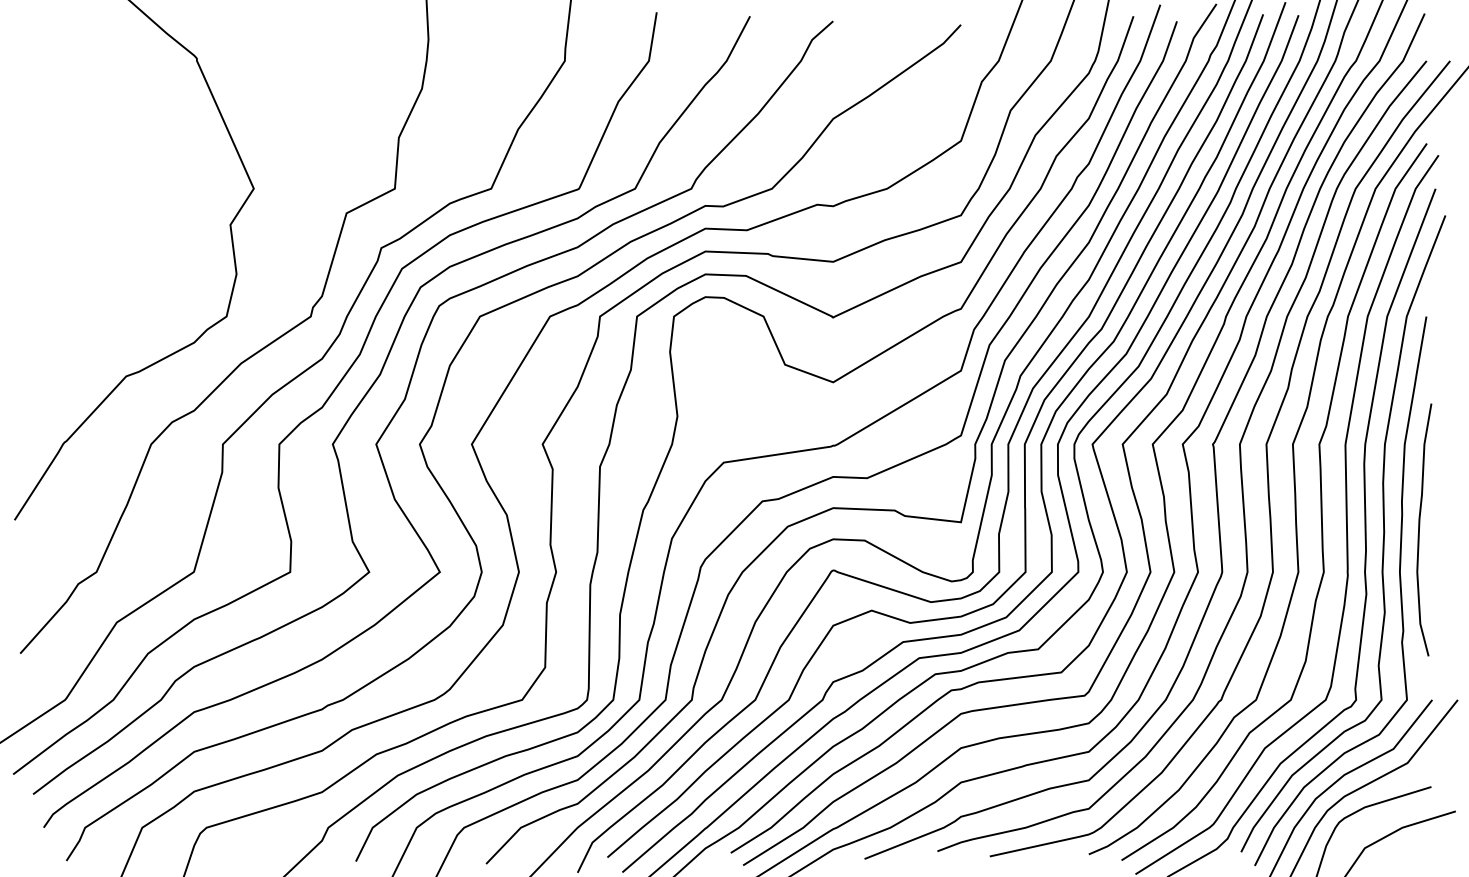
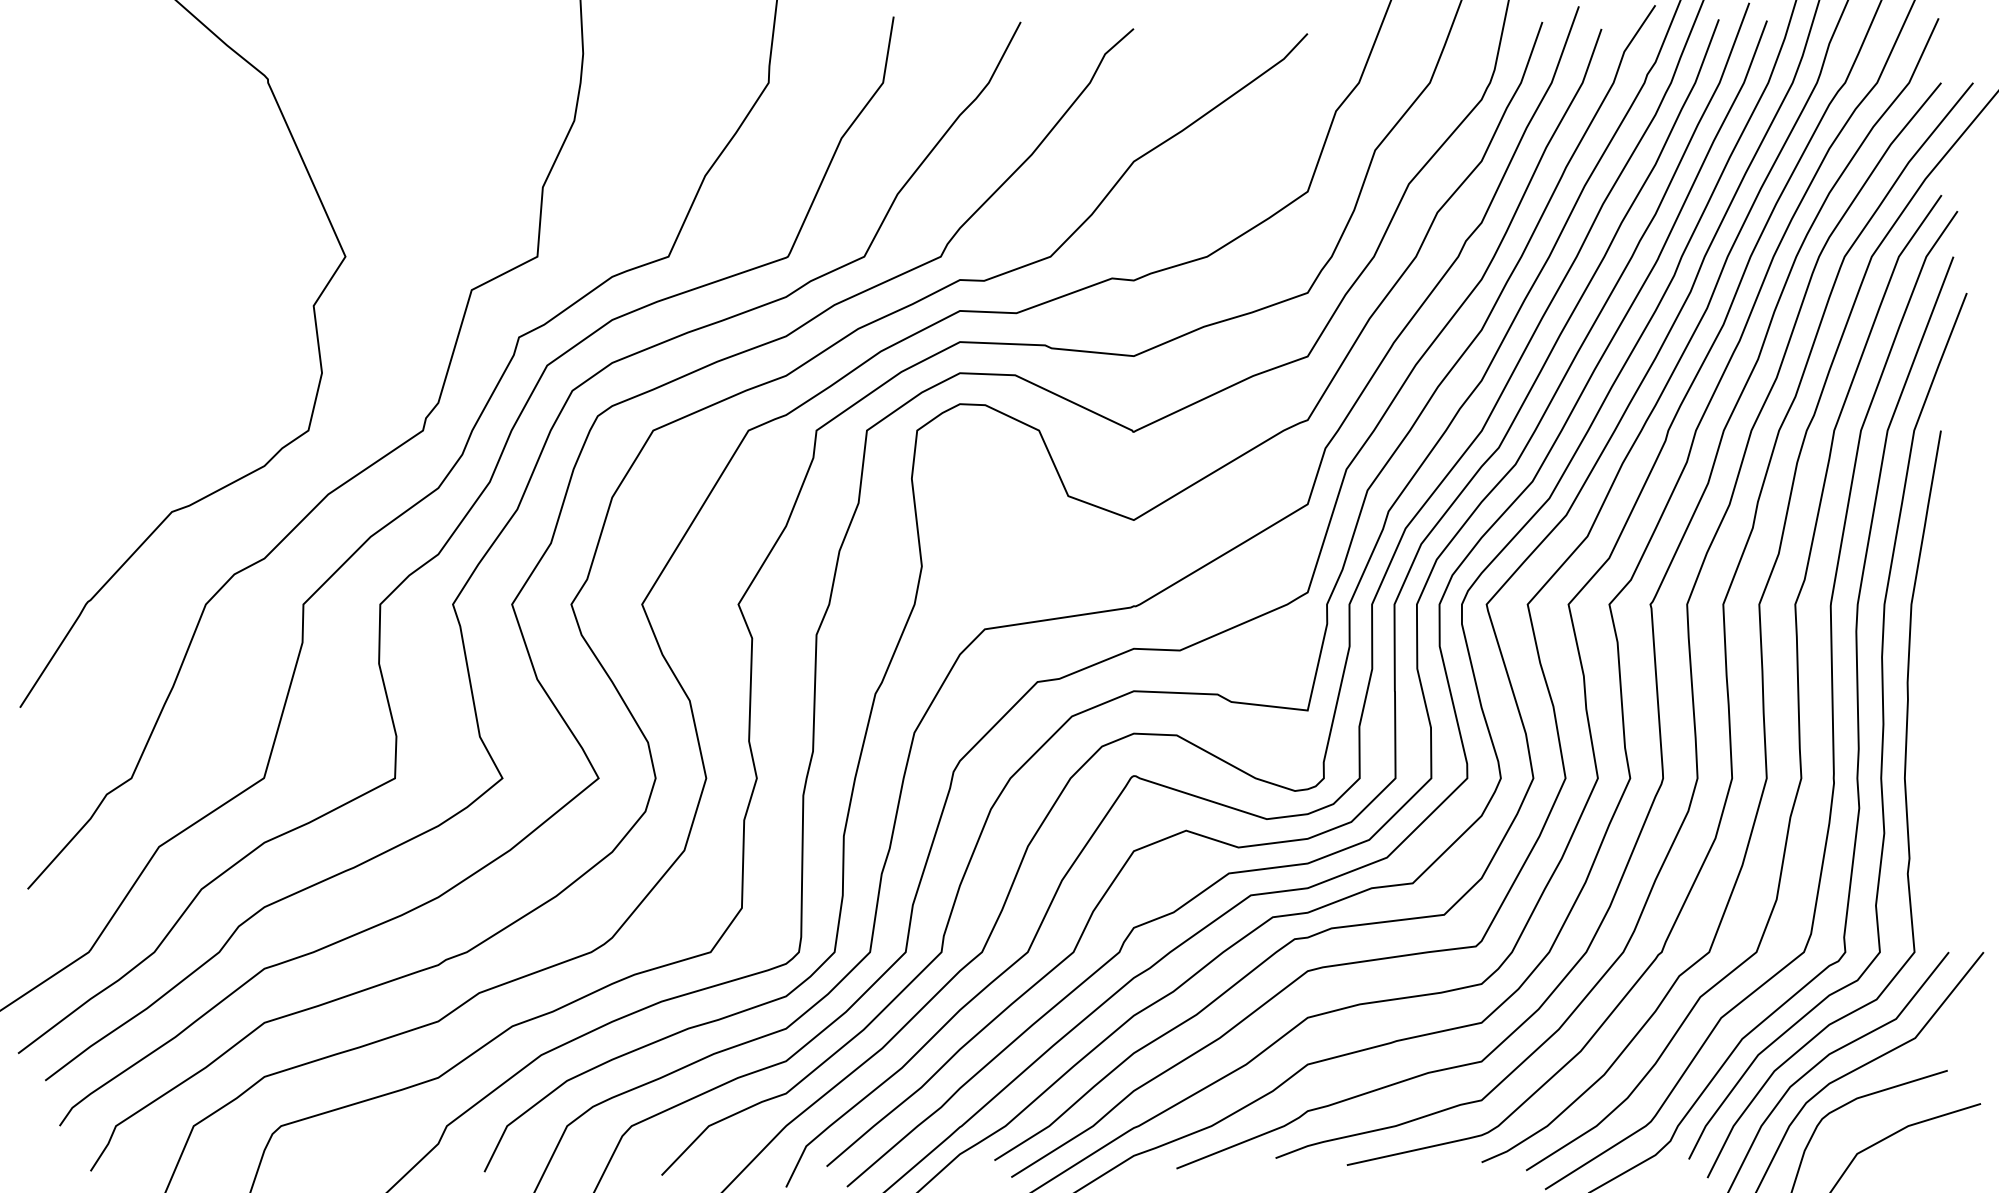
curve: (1420, 526) -> (1932, 716), removed

